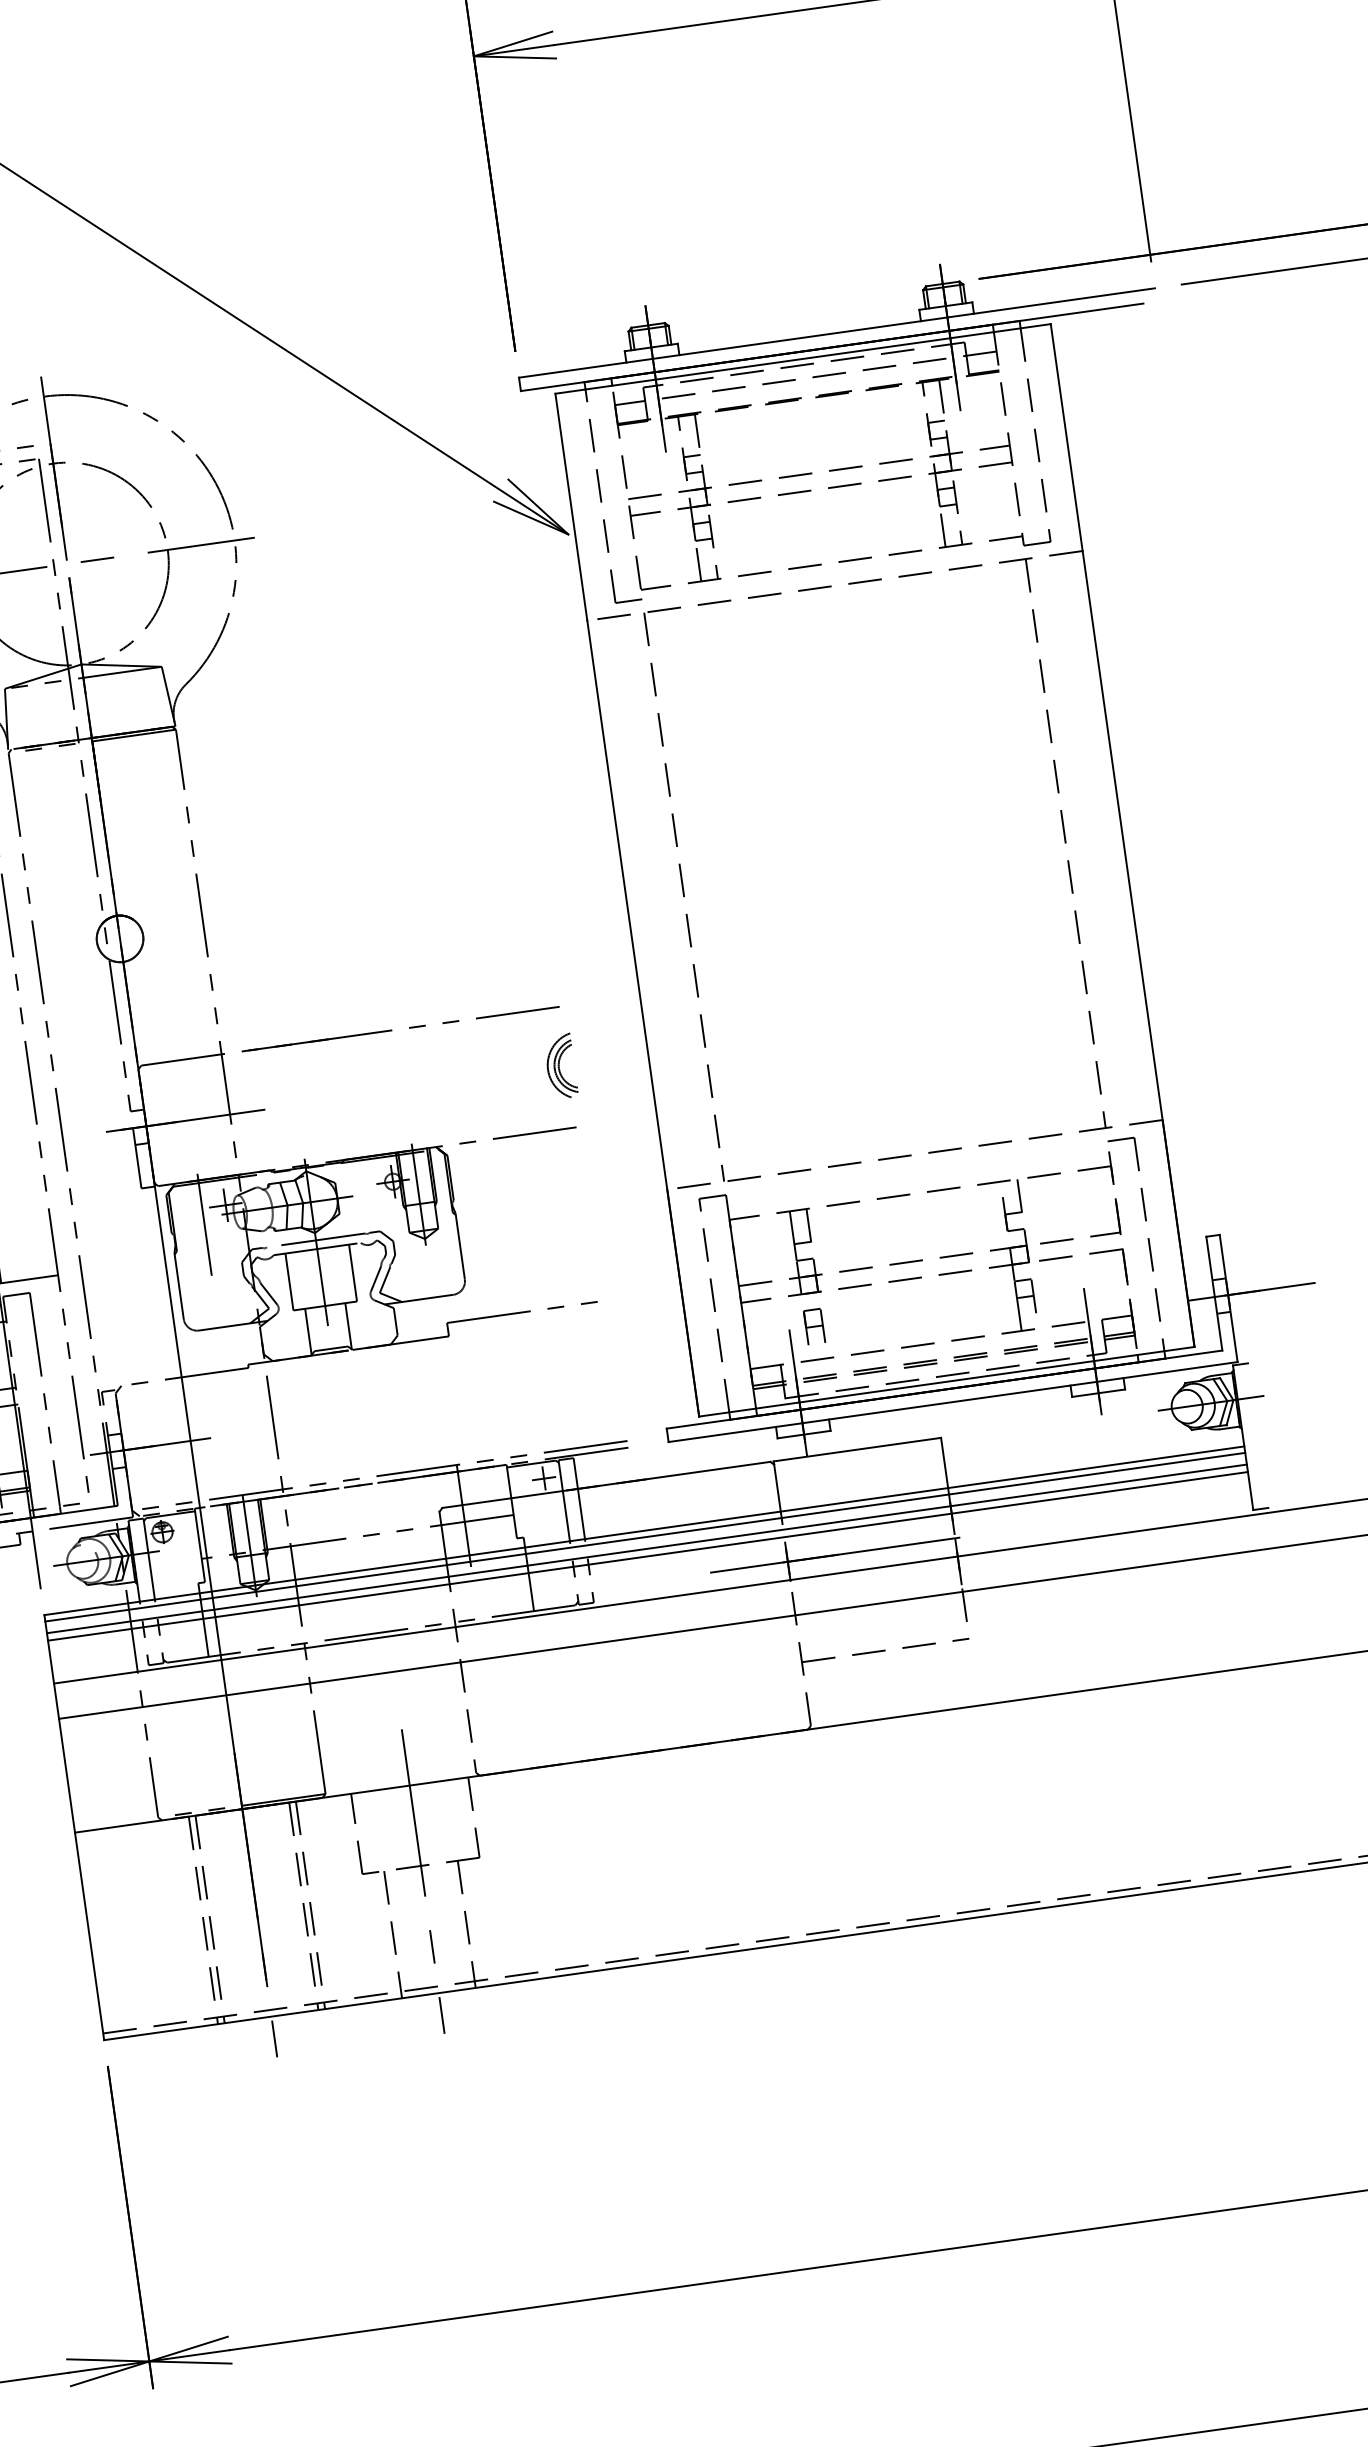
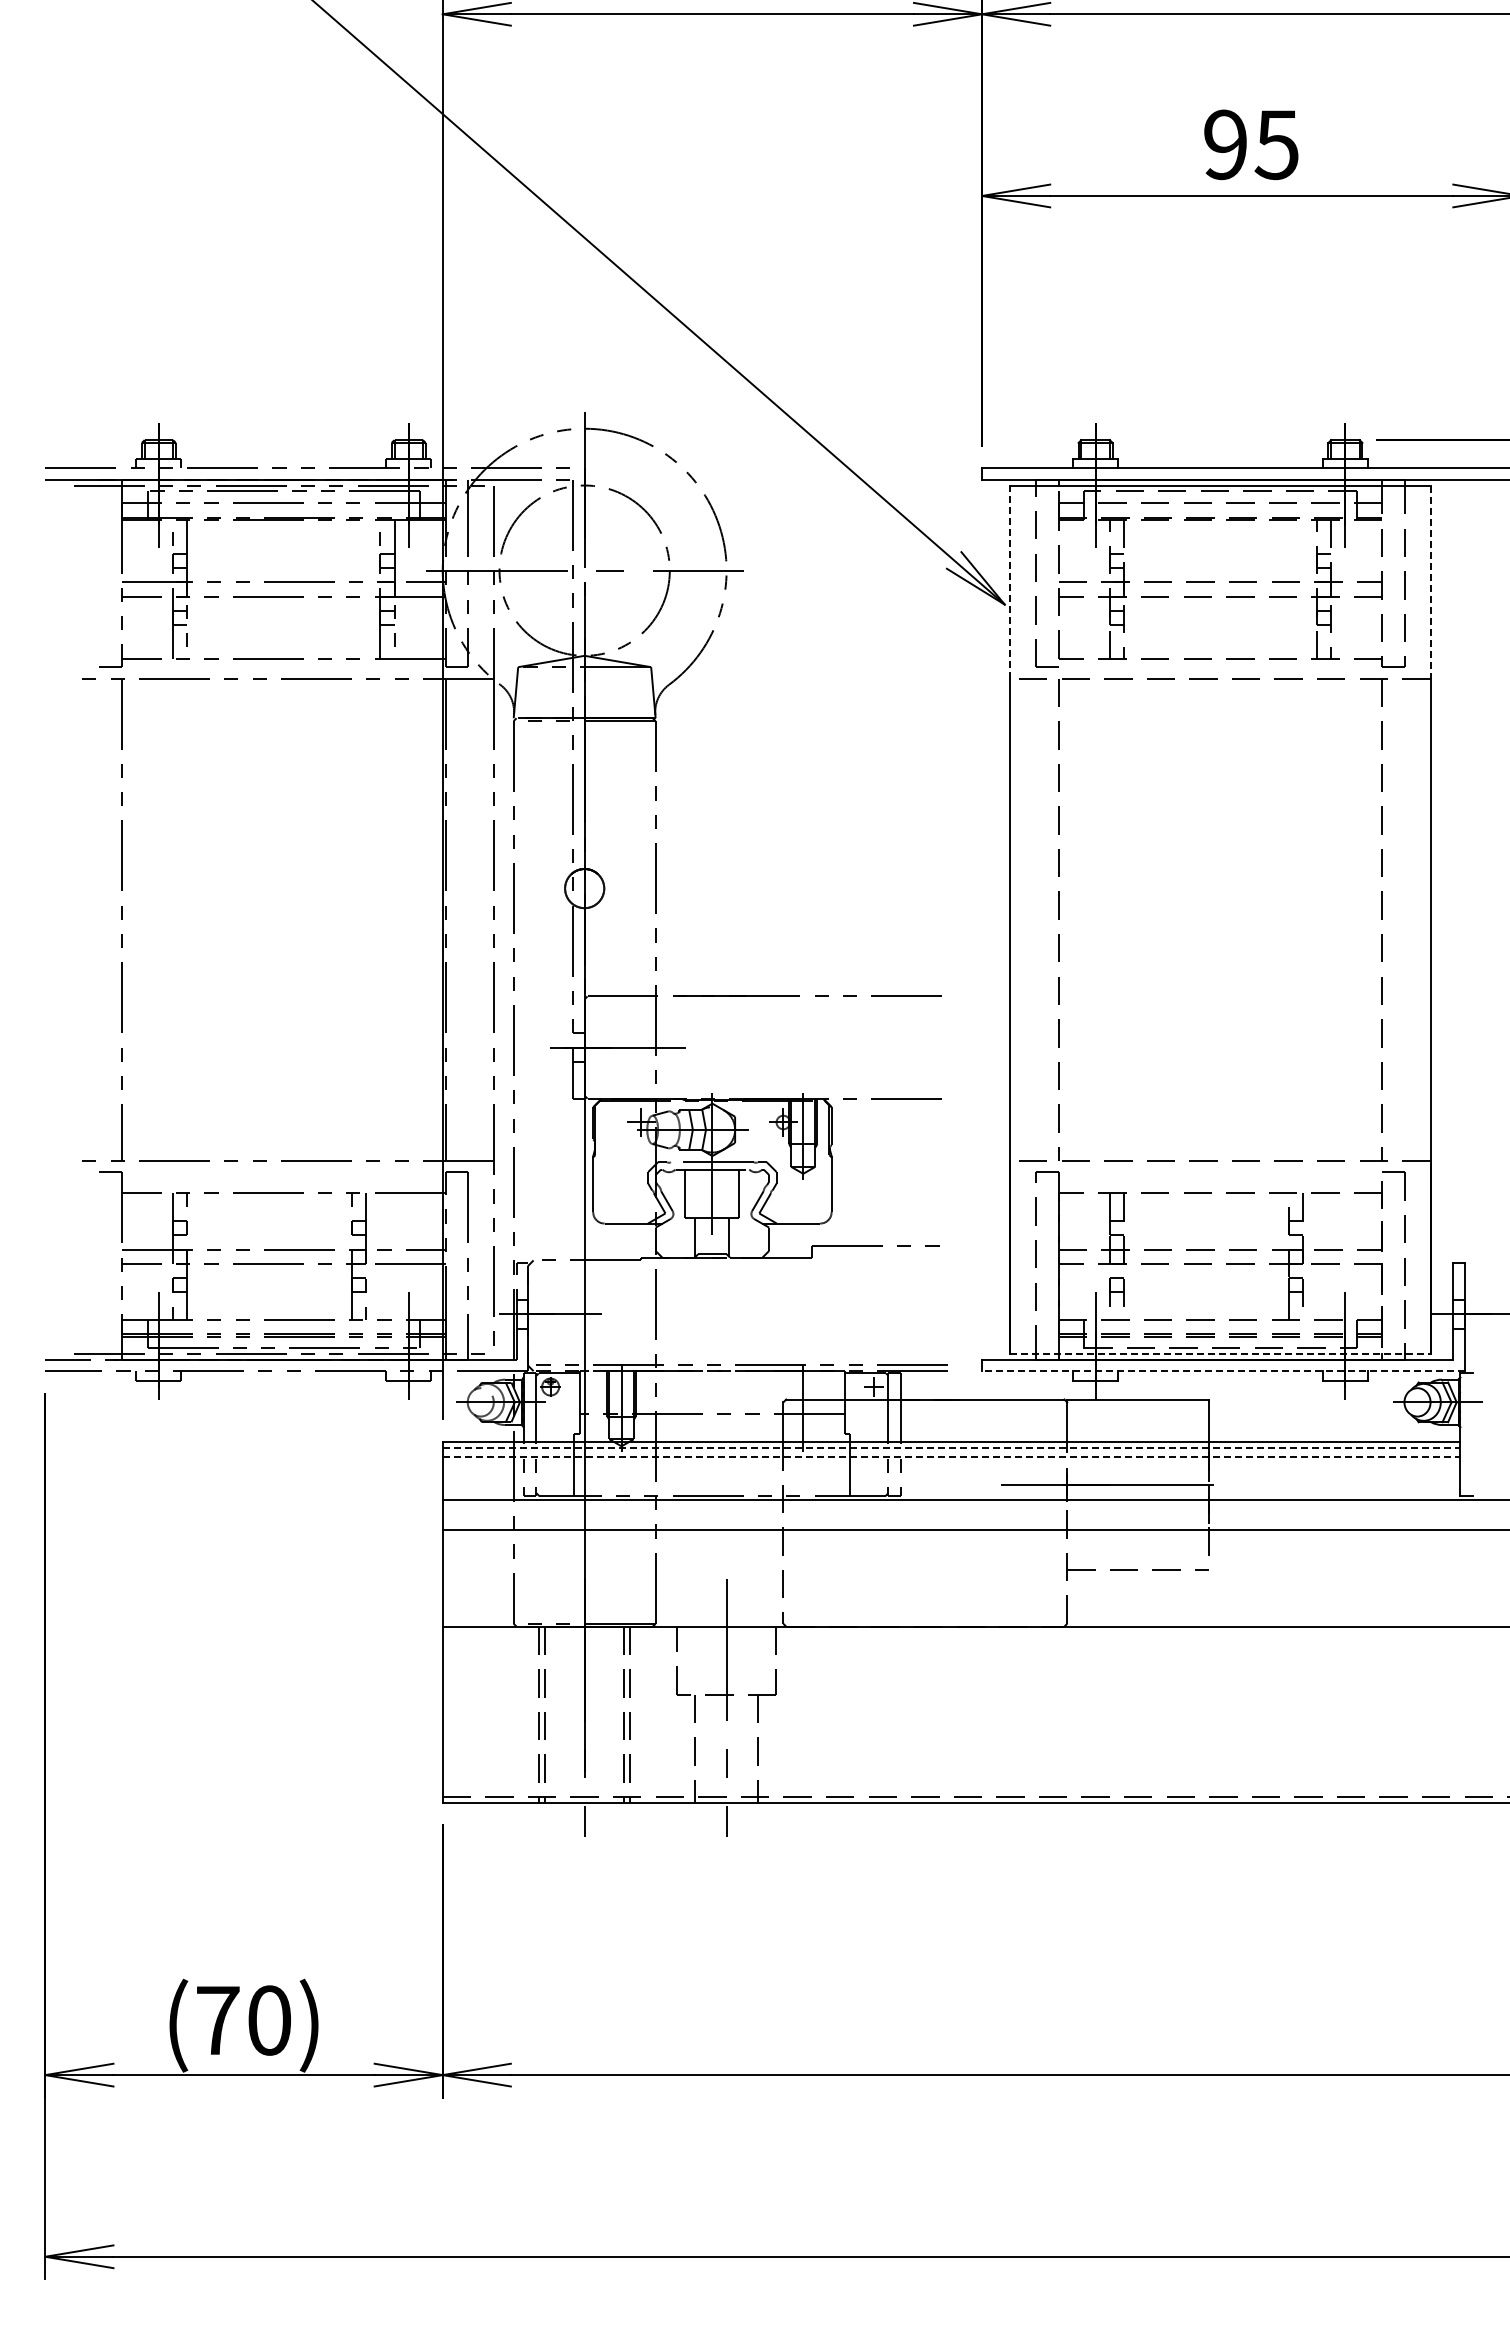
line: (1066, 437) -> (1430, 582), solid -> dashed
line: (571, 506) -> (1010, 581), solid -> dashed
part: (561, 1066) -> (936, 1046), removed
line: (204, 1223) -> (621, 1135), removed
line: (947, 1381) -> (1221, 1353), solid -> dashed
line: (952, 1402) -> (1222, 1371), solid -> dashed
line: (645, 1537) -> (951, 1447), solid -> dashed
line: (646, 1548) -> (951, 1457), solid -> dashed
line: (647, 1555) -> (951, 1463), removed

